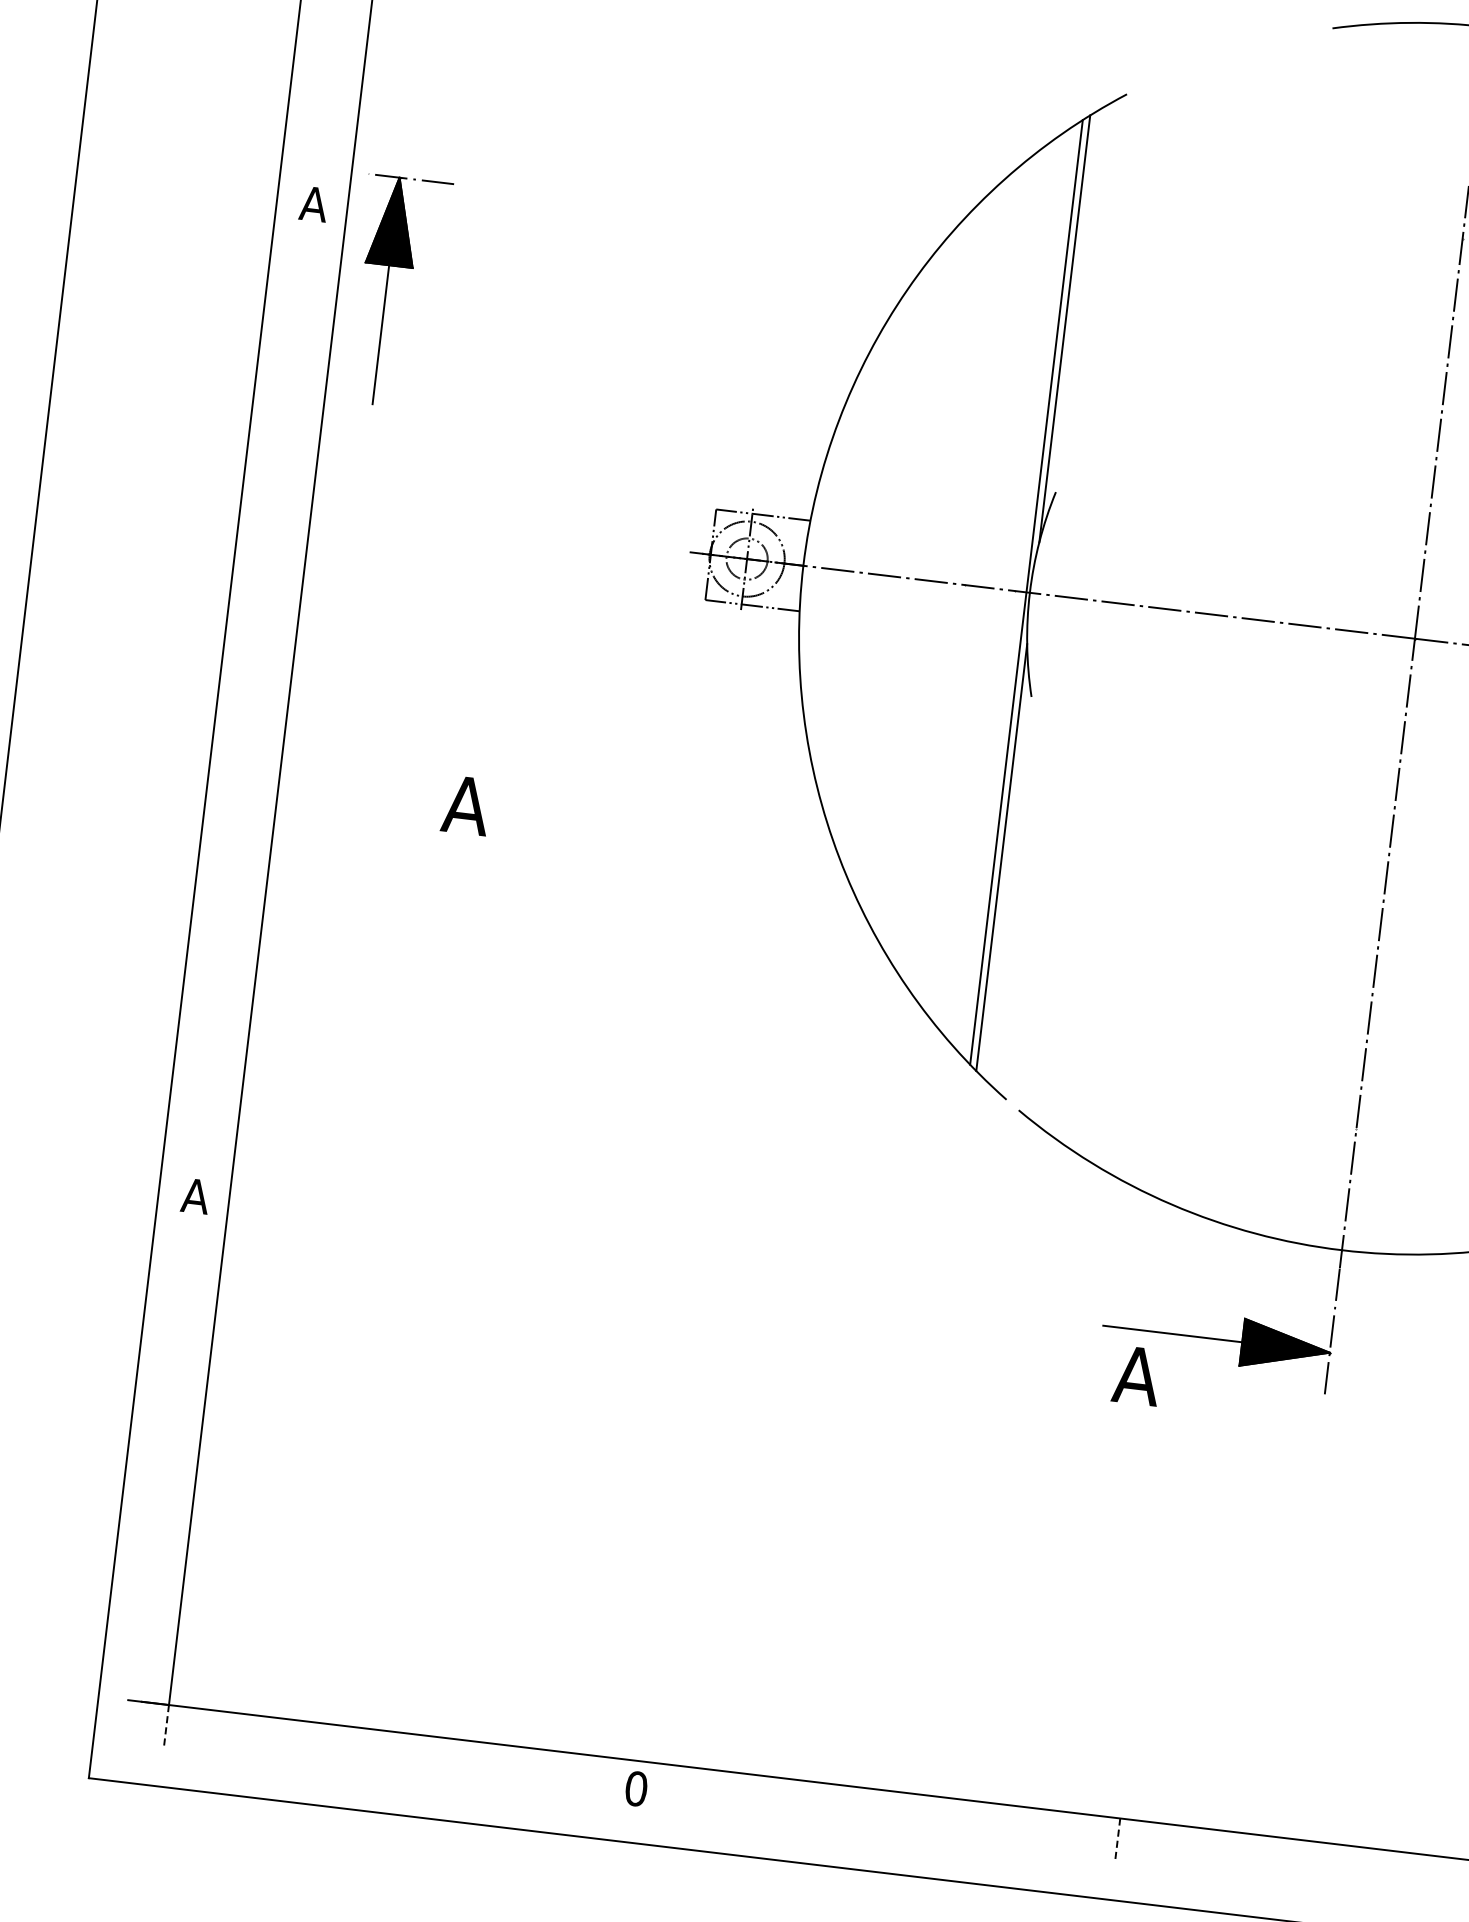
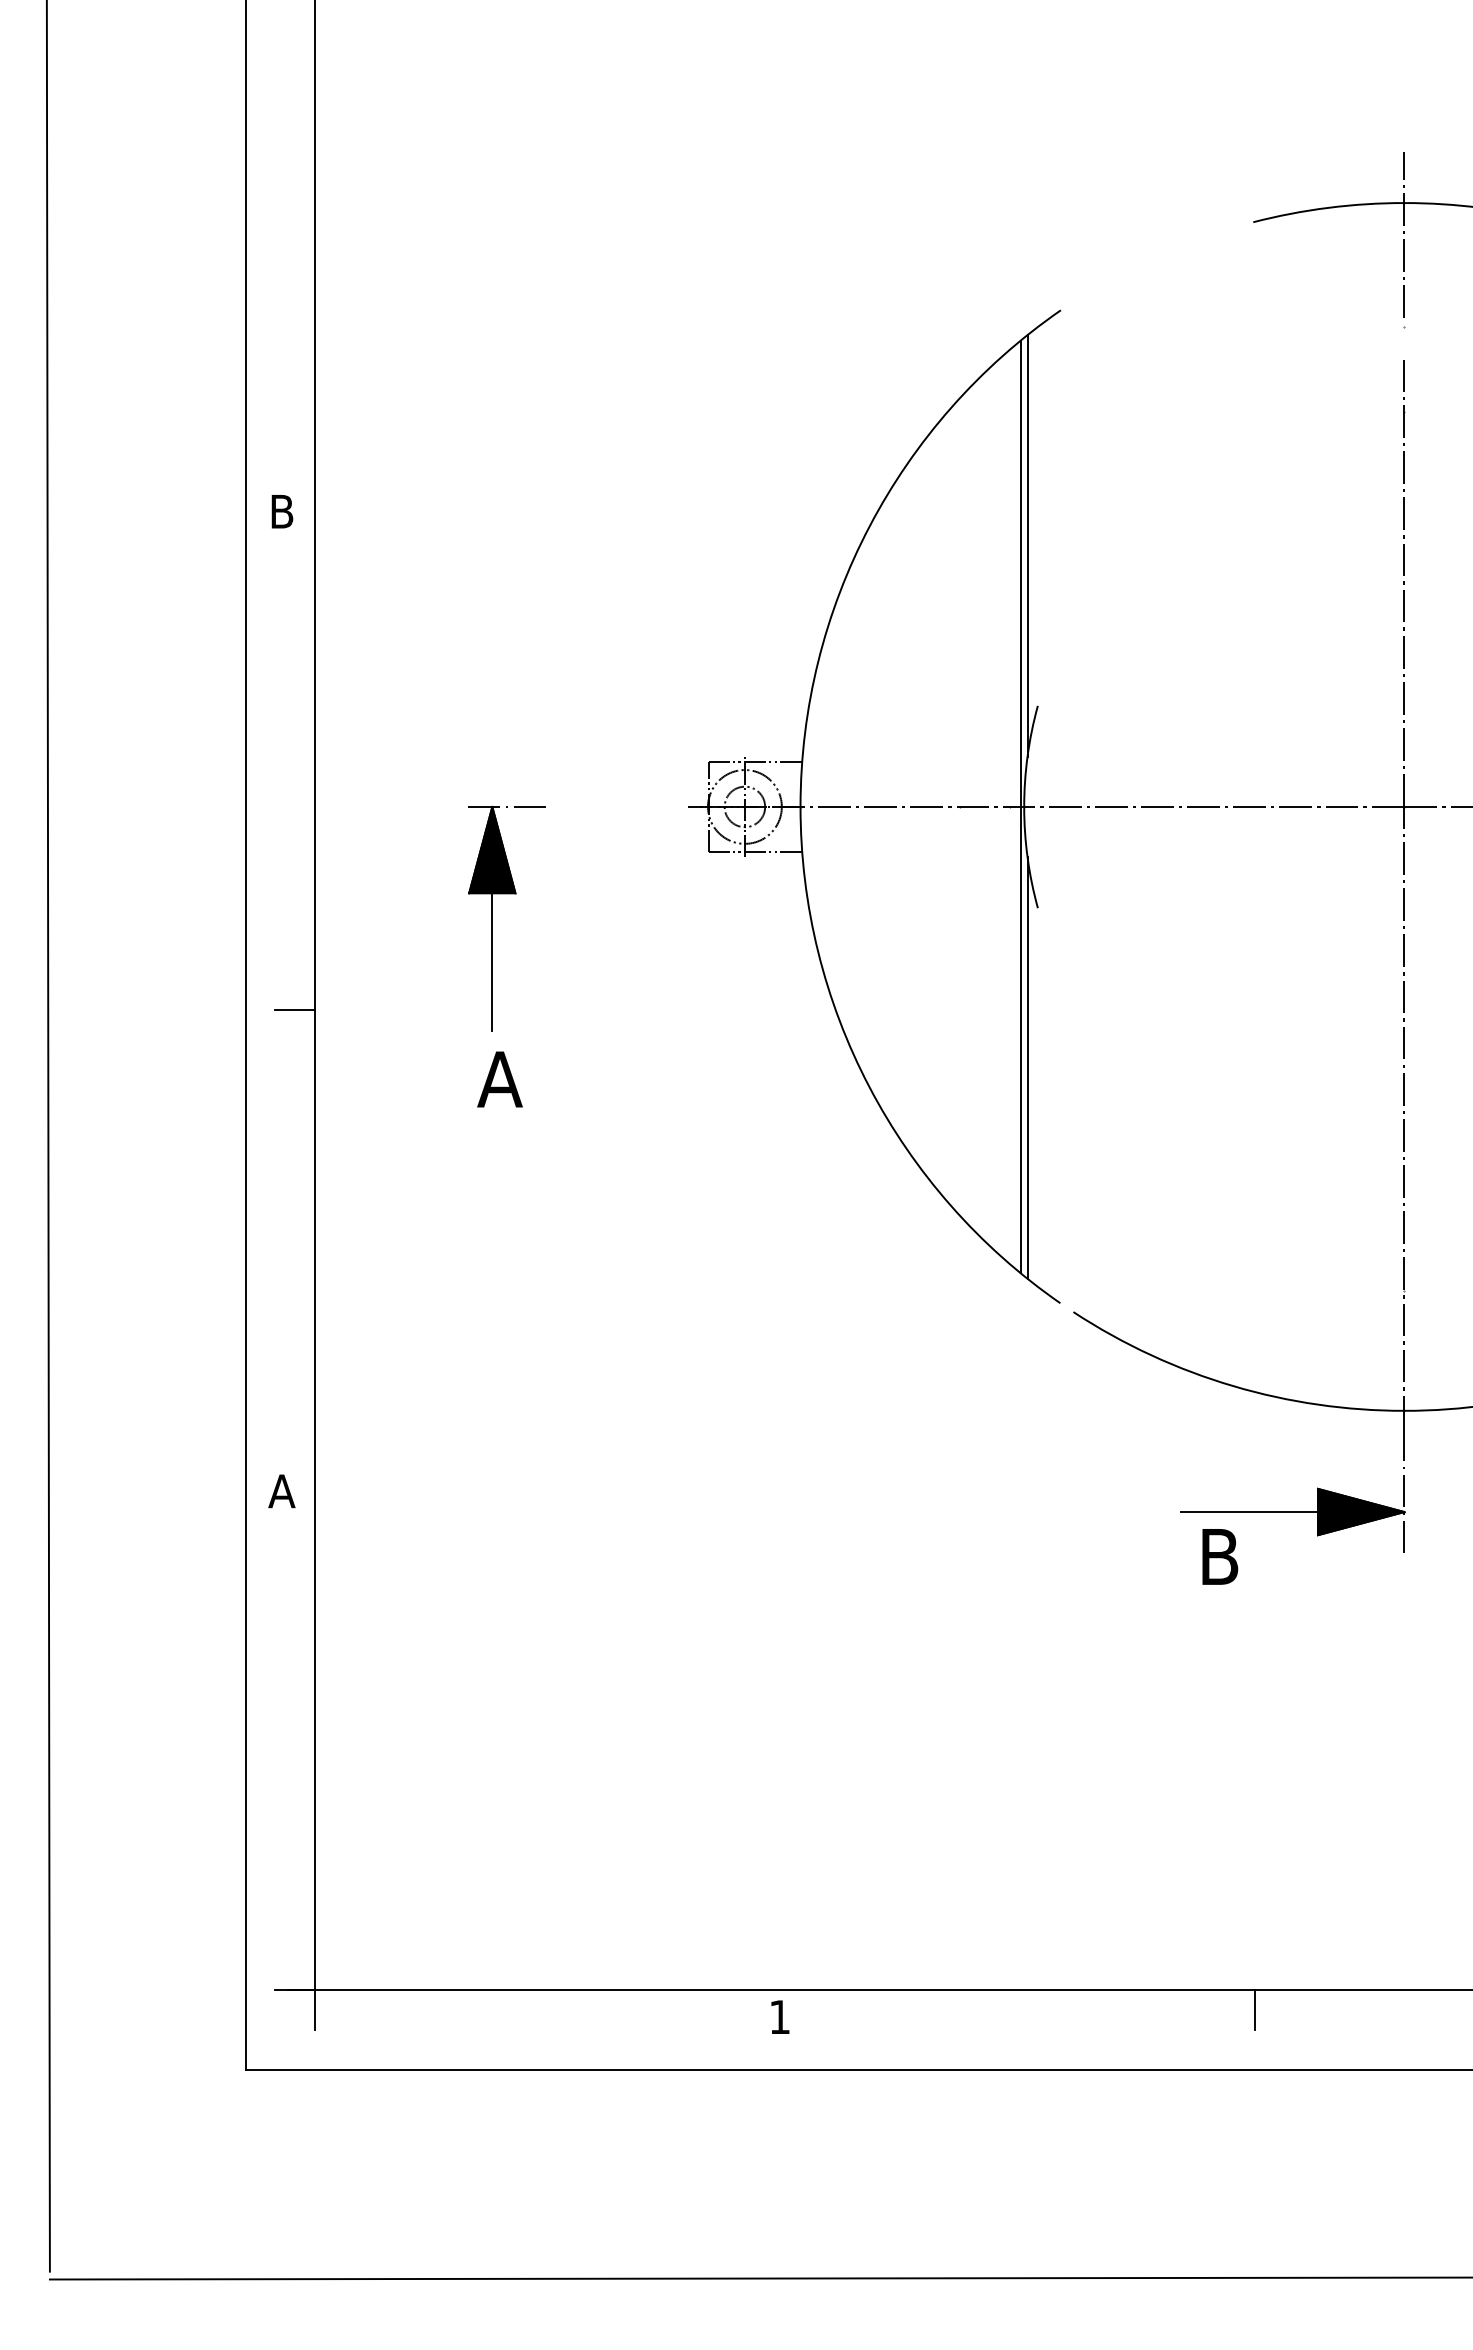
text: (313, 203) -> (281, 511), A -> B
part: (386, 290) -> (492, 918), moved
line: (266, 710) -> (294, 1010), added
text: (1137, 1375) -> (1219, 1556), A -> B
line: (166, 1725) -> (315, 2010), dashed -> solid
text: (636, 1788) -> (779, 2016), 0 -> 1
line: (1117, 1839) -> (1254, 2010), dashed -> solid

